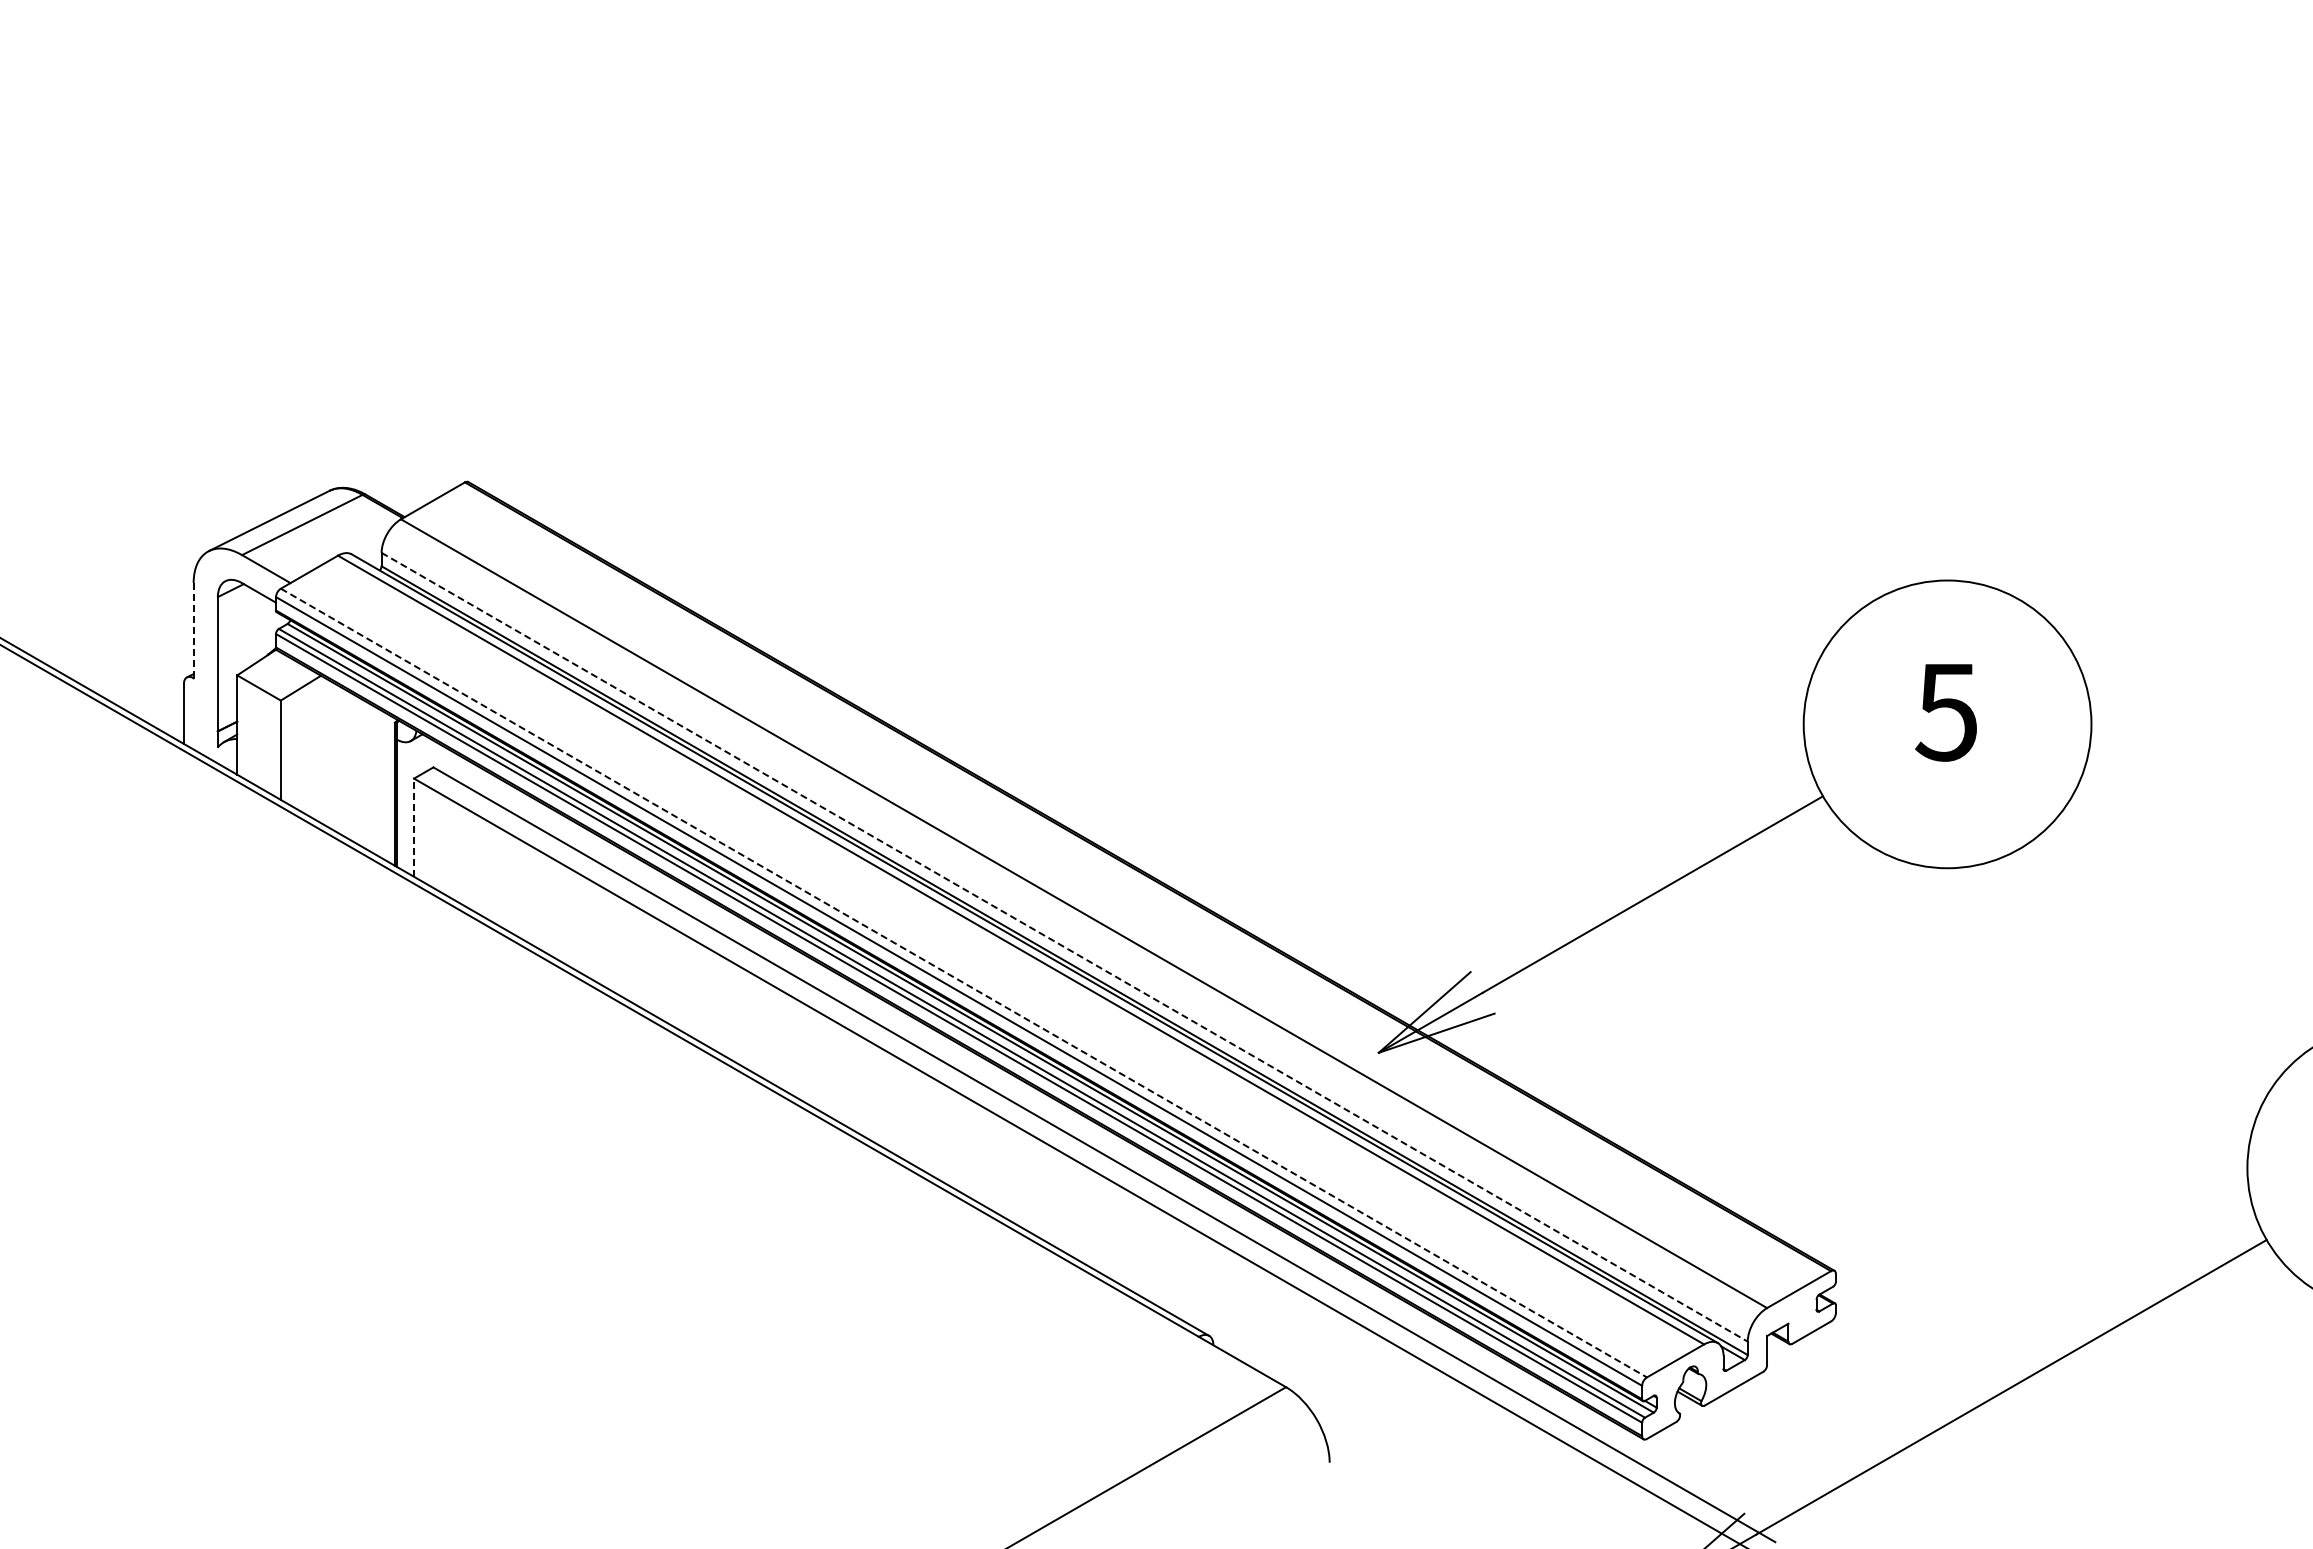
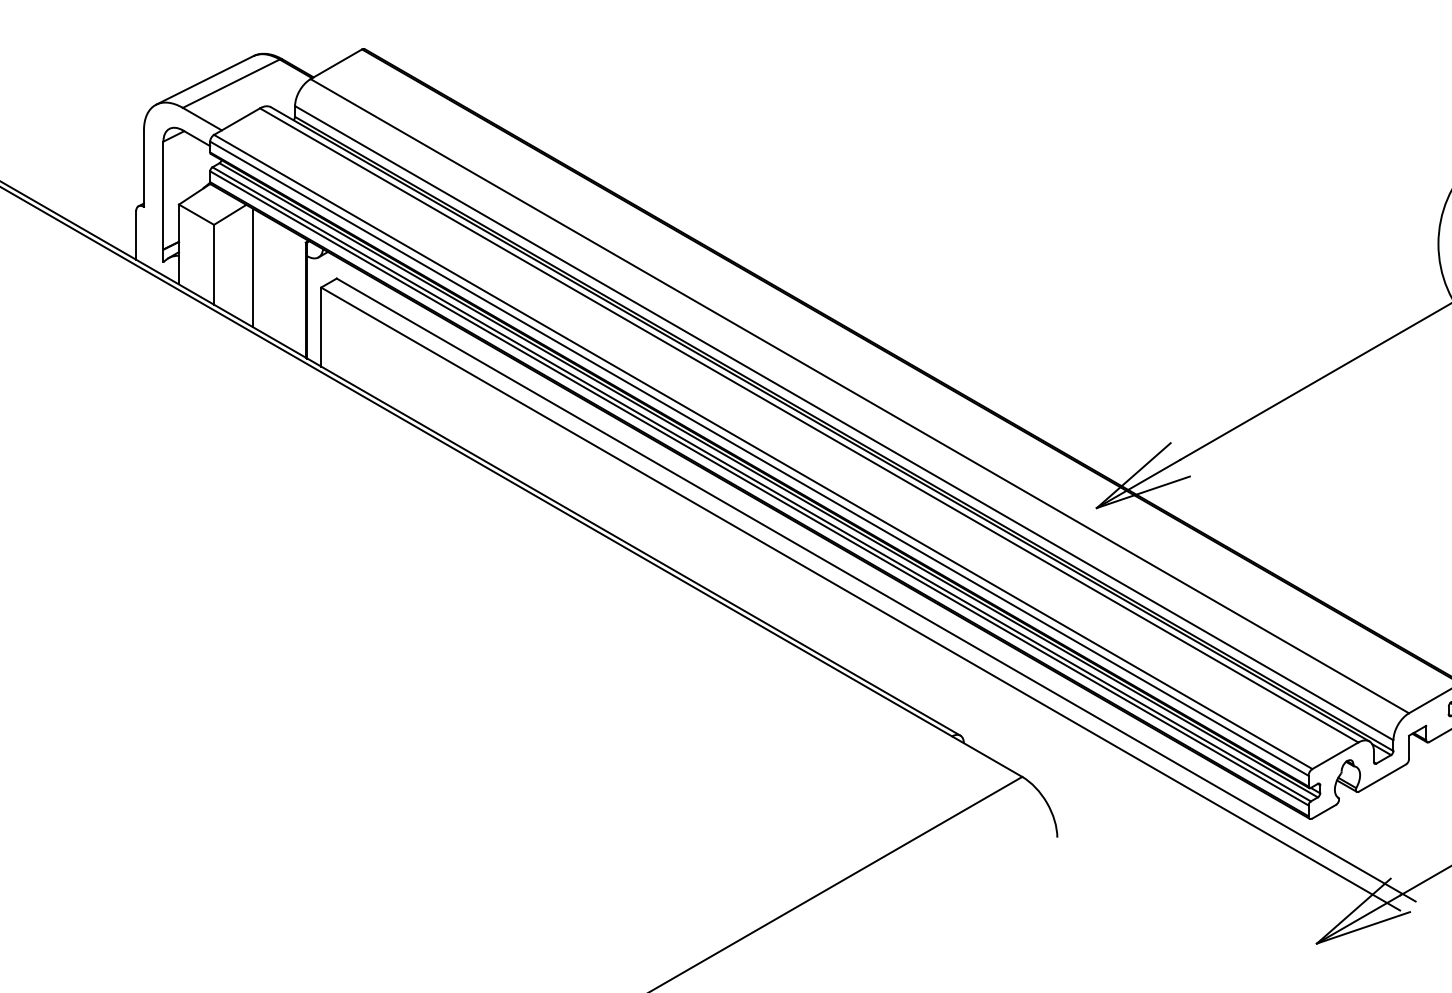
line: (193, 630) -> (143, 168), dashed -> solid
line: (329, 753) -> (253, 267), added
line: (414, 827) -> (321, 326), dashed -> solid
line: (1064, 947) -> (844, 423), dashed -> solid
line: (963, 983) -> (762, 452), dashed -> solid

